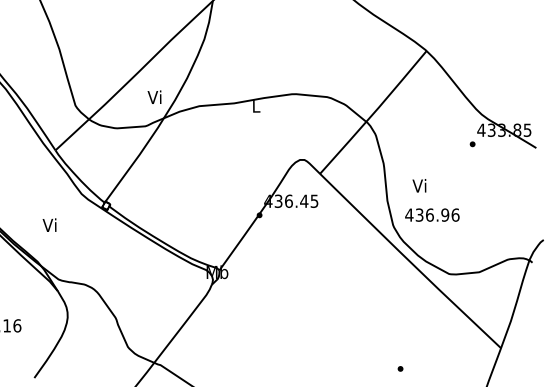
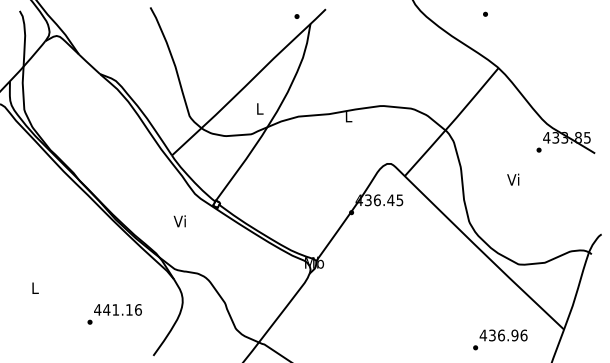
text: (154, 96) -> (259, 108), Vi -> L
text: (419, 185) -> (513, 179), moved
text: (432, 215) -> (503, 335), moved
text: (49, 225) -> (179, 221), moved

